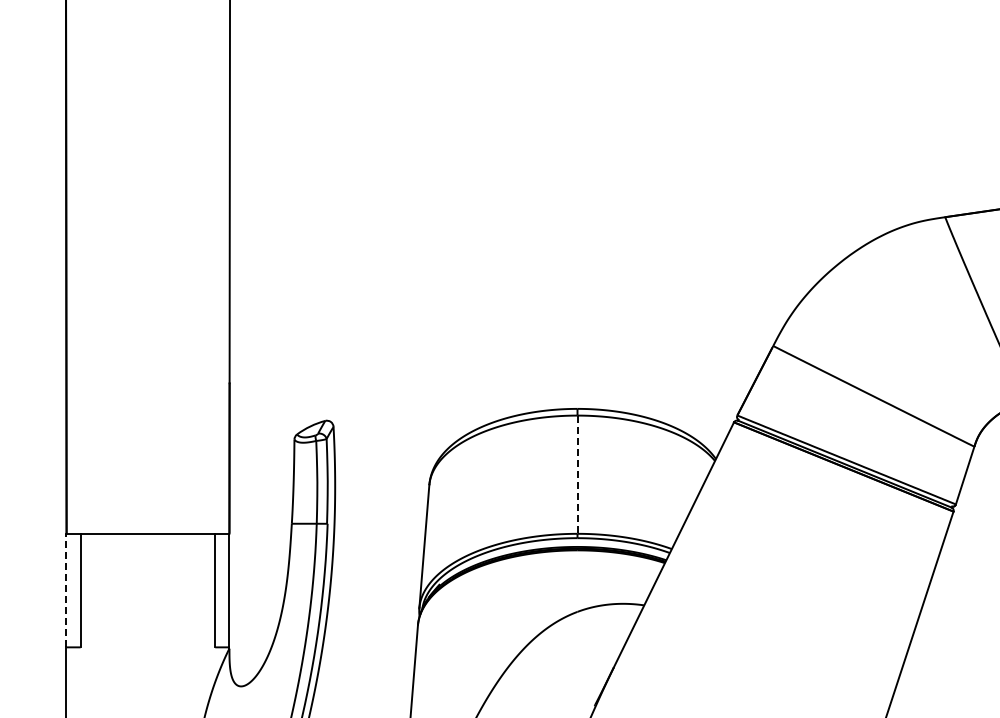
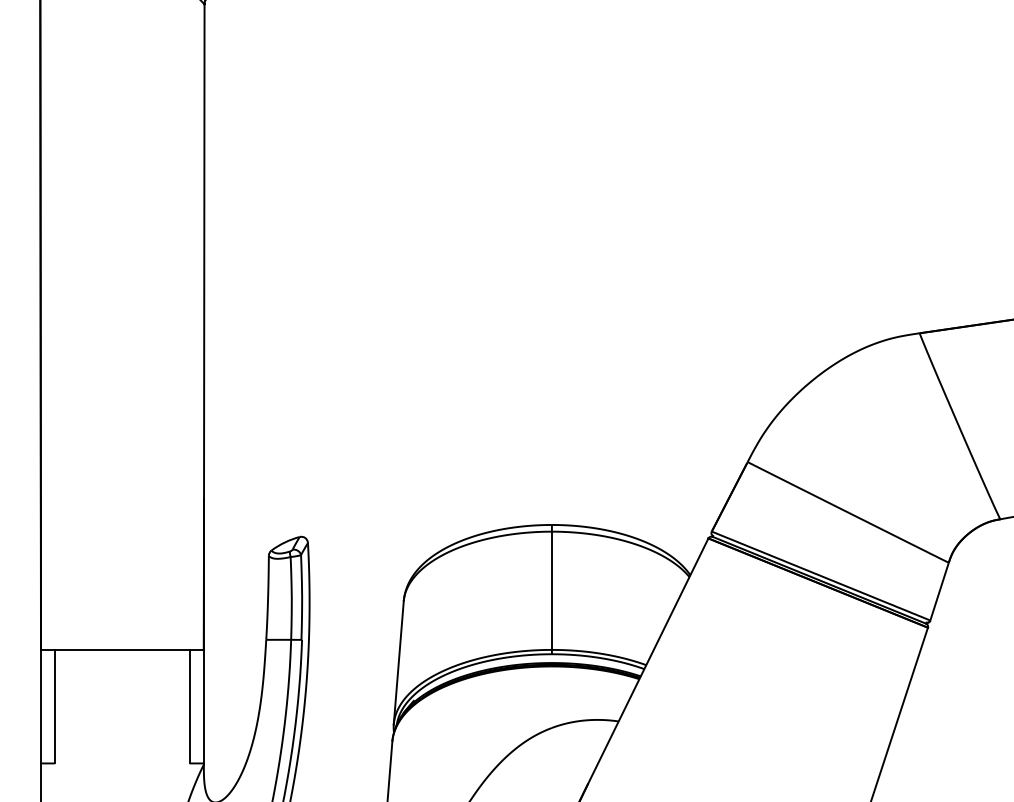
line: (577, 475) -> (551, 591), dashed -> solid
line: (66, 590) -> (40, 706), dashed -> solid

